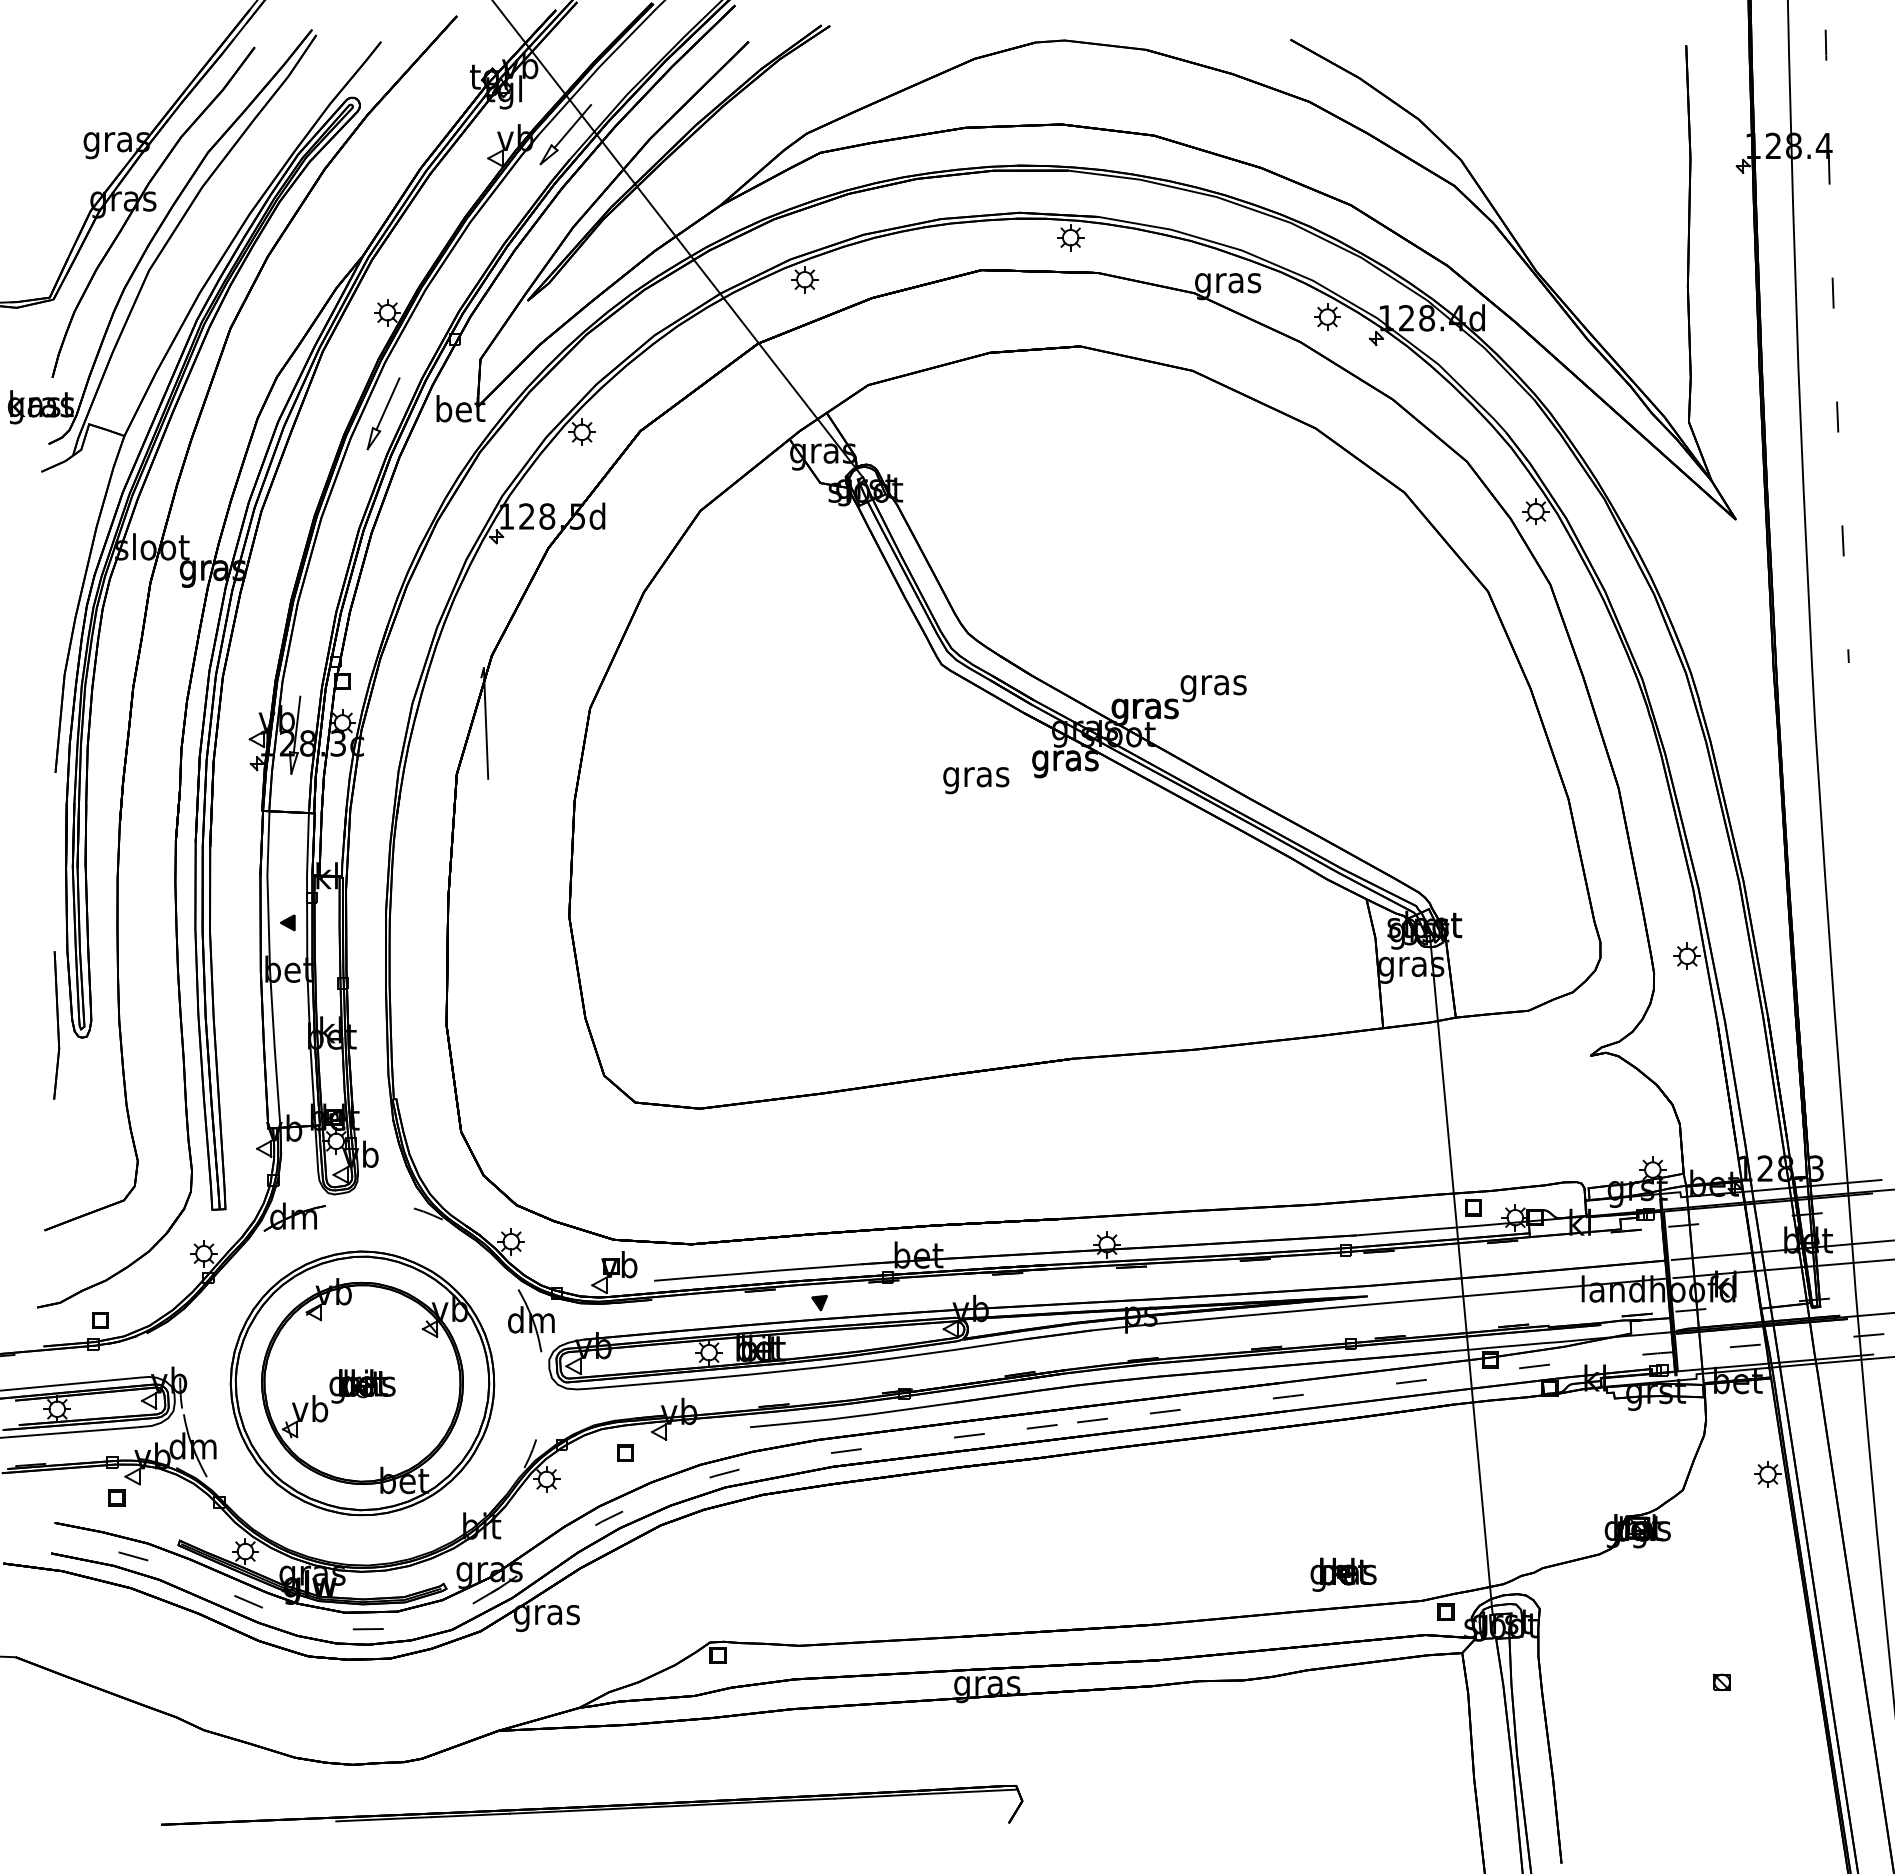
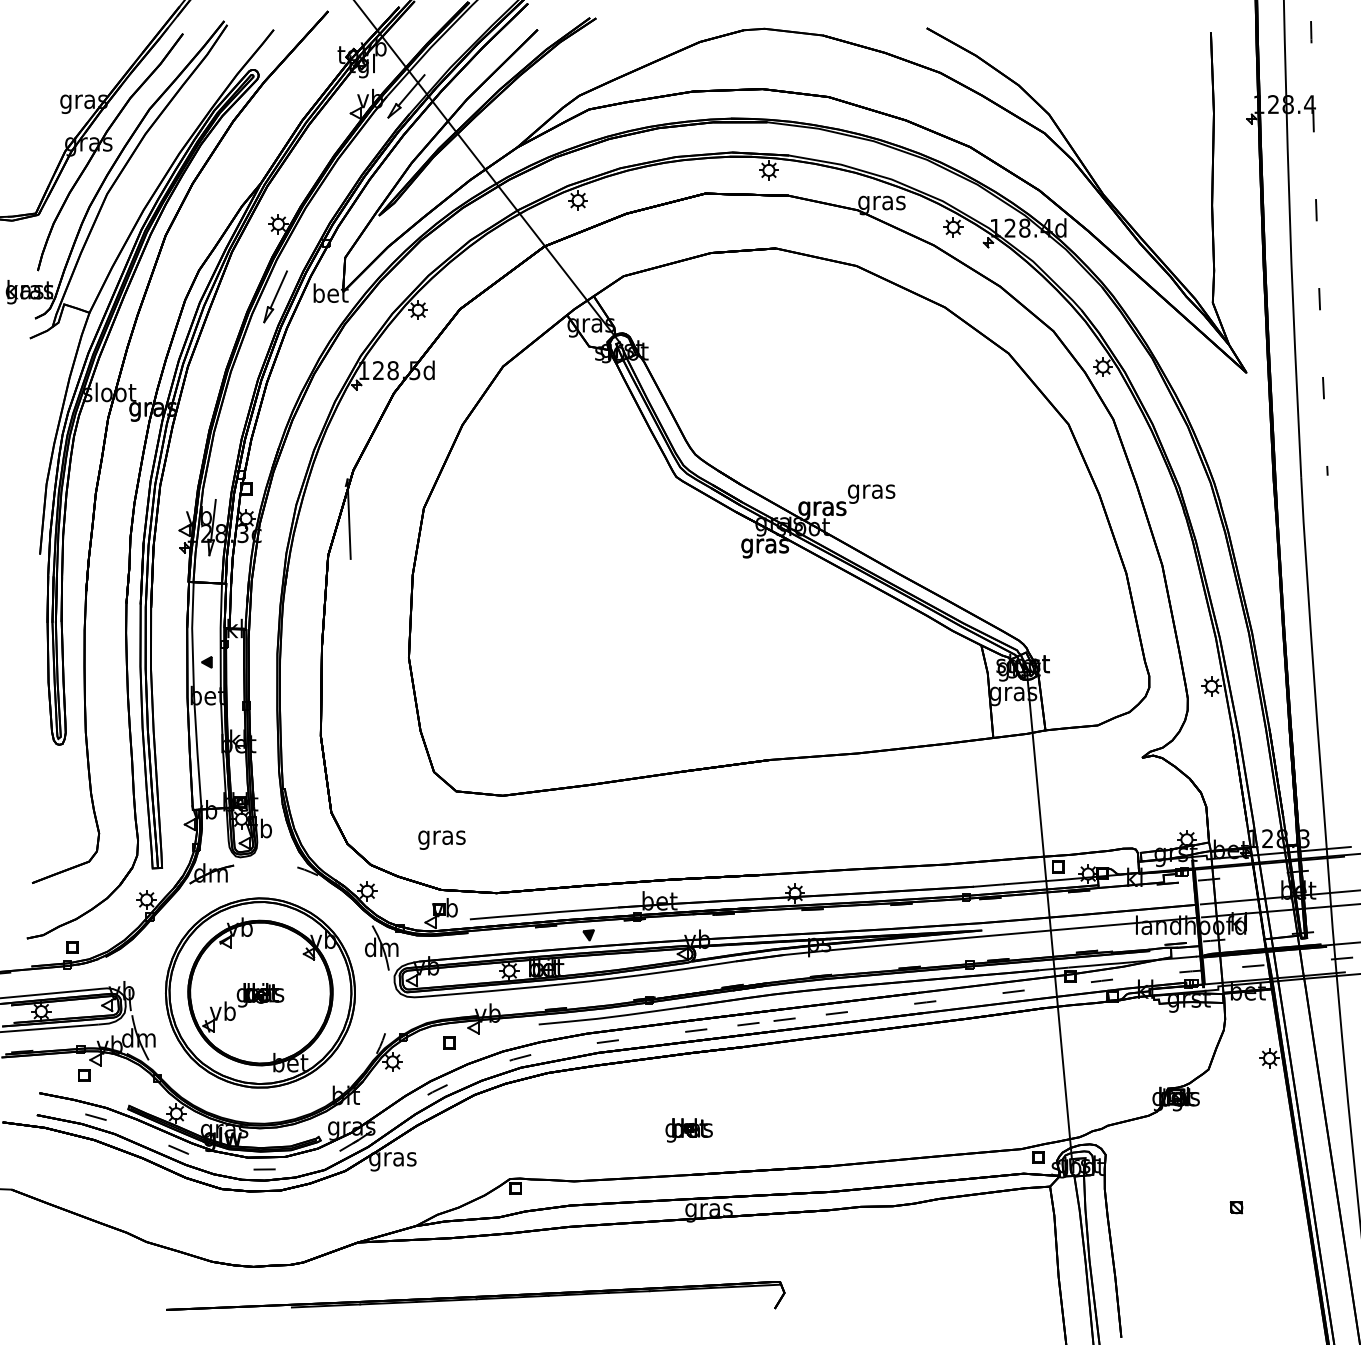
text: (976, 780) -> (442, 840), moved
part: (56, 1025) -> (40, 736), removed
part: (1343, 1574) -> (689, 1130), moved
part: (592, 1804) -> (475, 1295), moved

